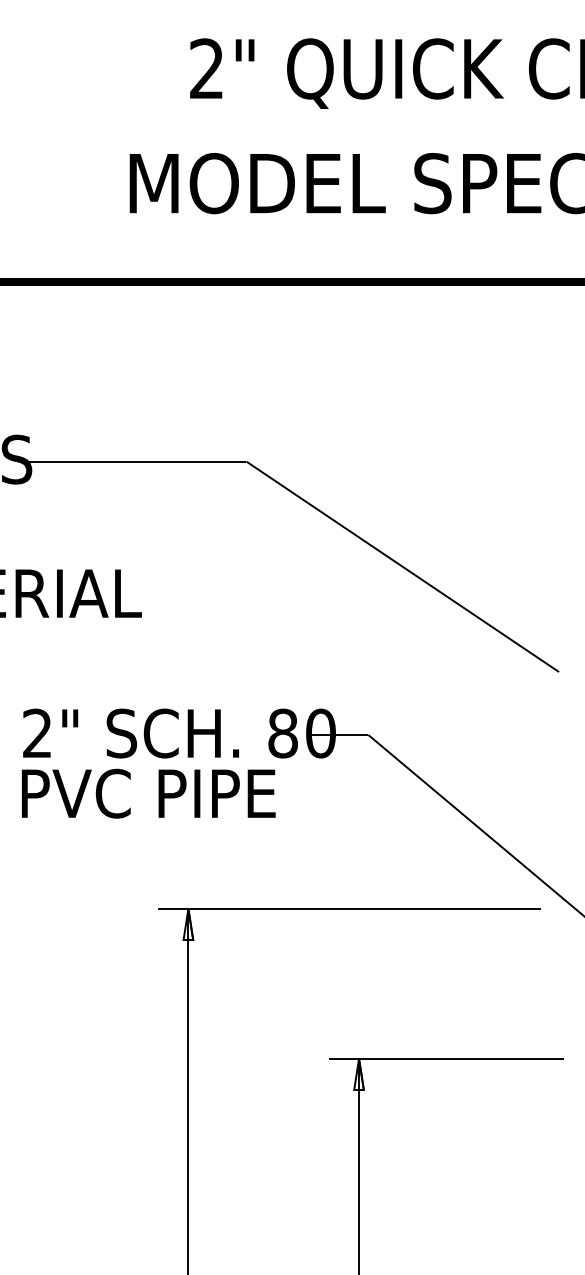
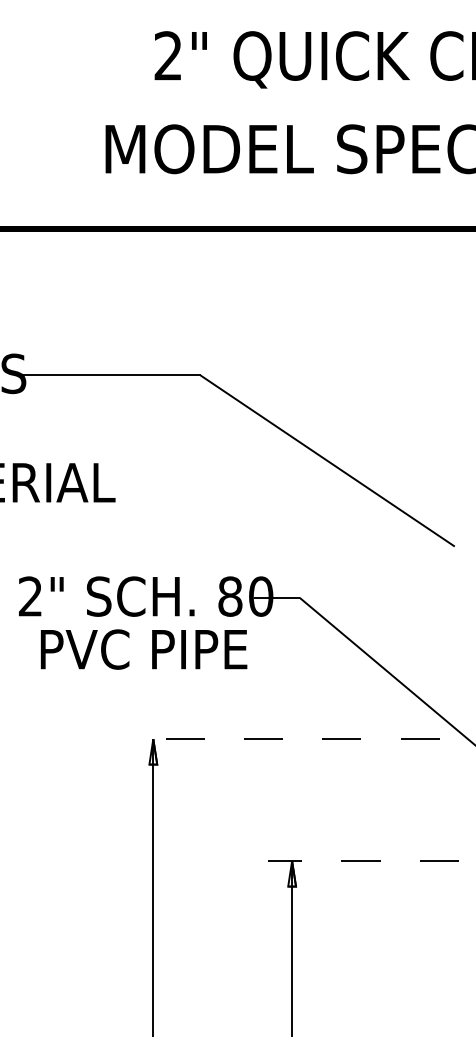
text: (148, 793) -> (143, 649), moved
line: (348, 909) -> (283, 739), solid -> dashed
line: (446, 1059) -> (363, 861), solid -> dashed

